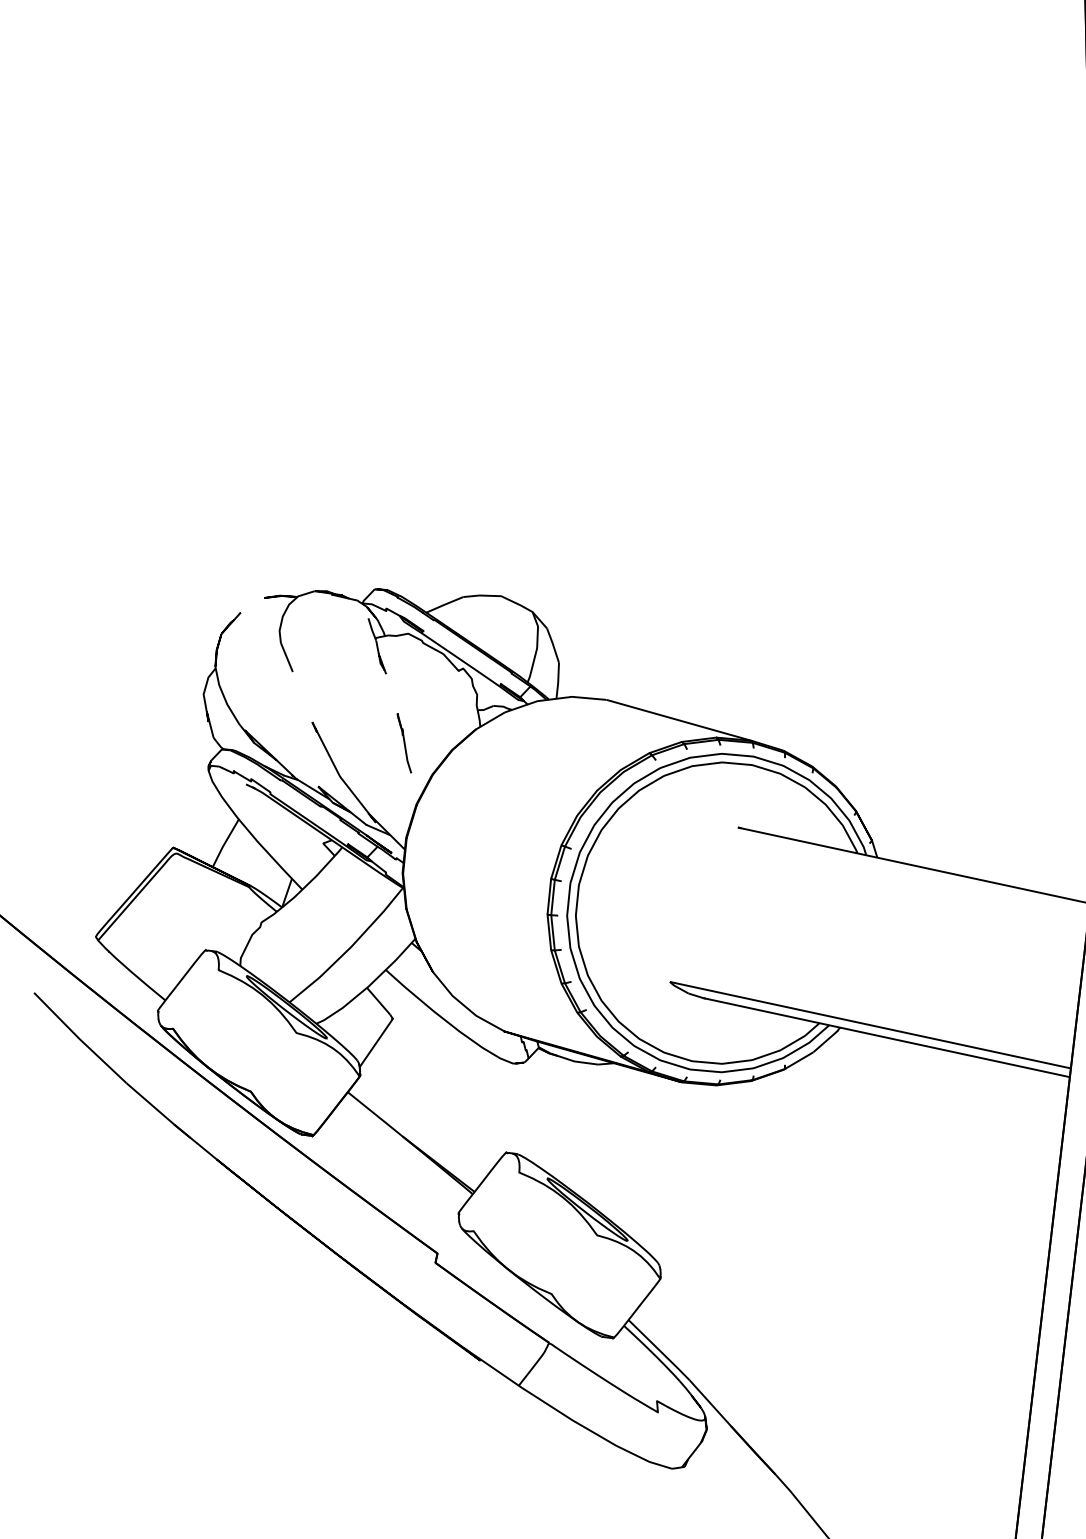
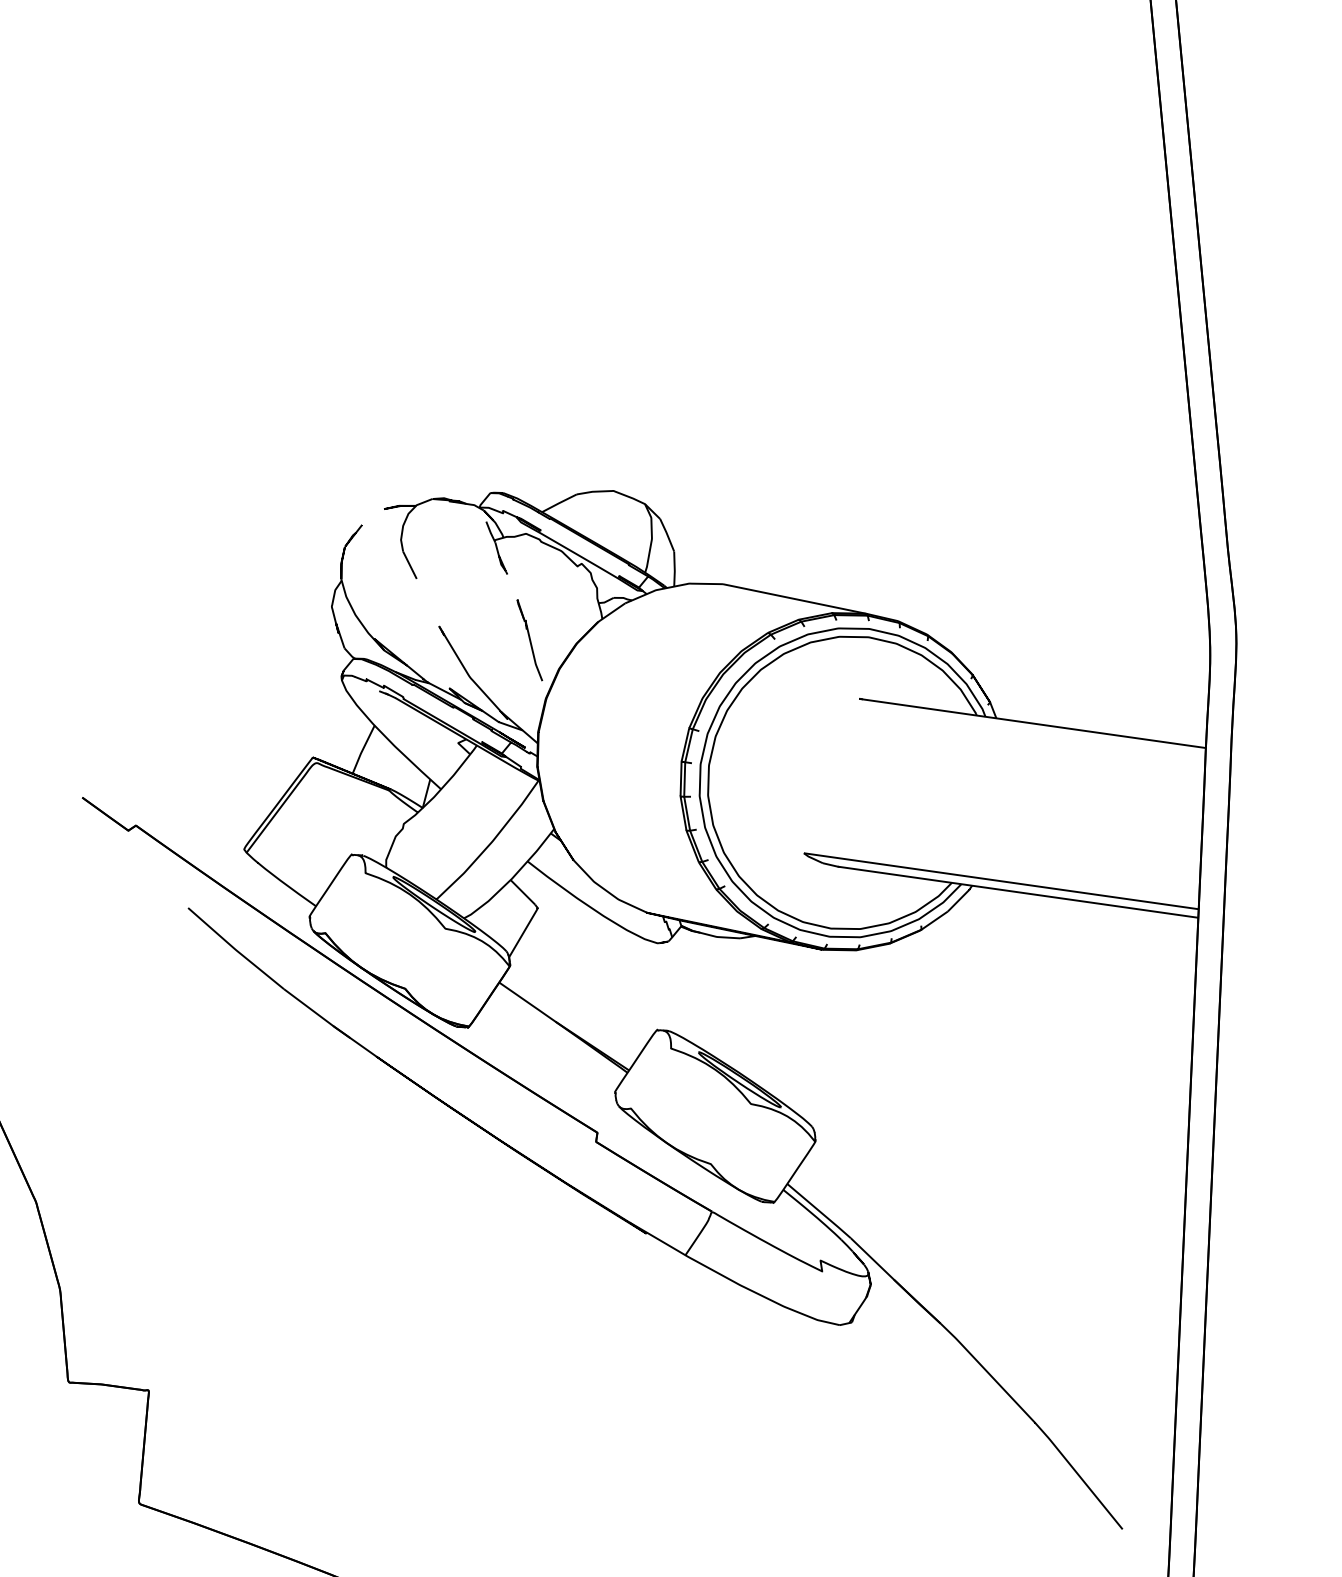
part: (403, 743) -> (529, 640), size x1.43

